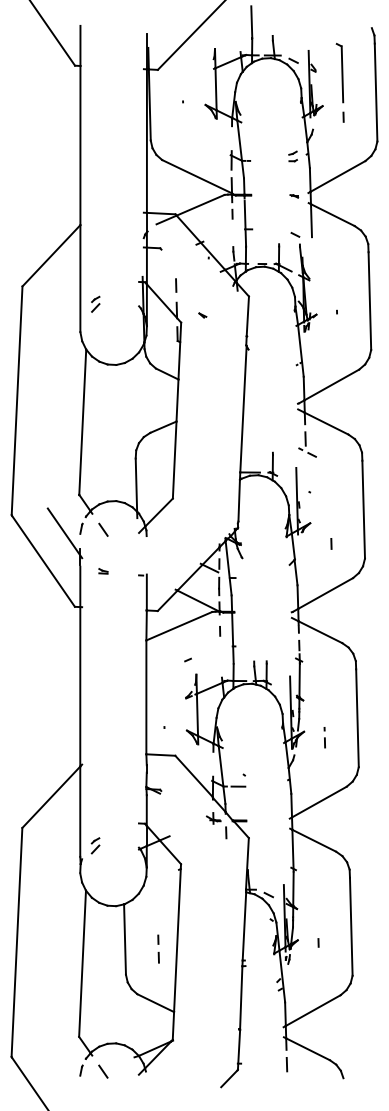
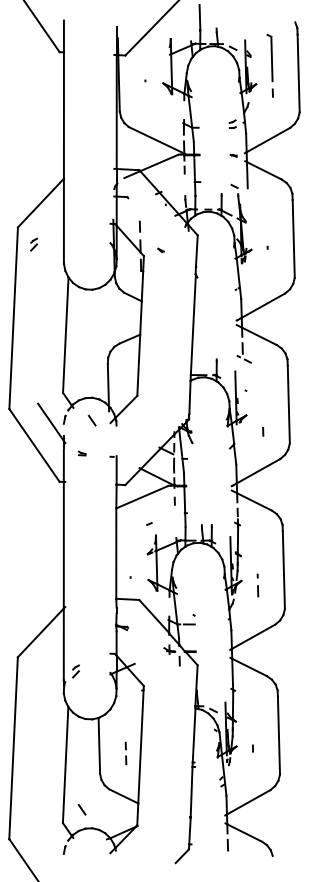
part: (96, 304) -> (34, 244), moved
line: (102, 529) -> (91, 420), moved
part: (324, 737) -> (257, 585), size x1.4
line: (102, 1071) -> (81, 809), moved

